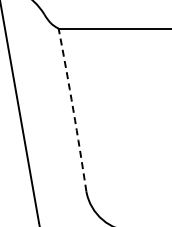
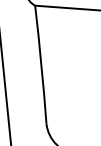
arc: (73, 109) -> (41, 64), dashed -> solid

